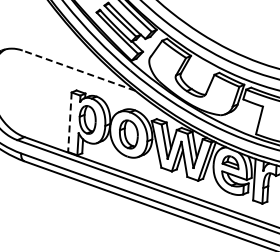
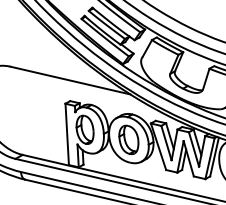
line: (79, 70) -> (70, 80), dashed -> solid
line: (69, 122) -> (66, 134), dashed -> solid

